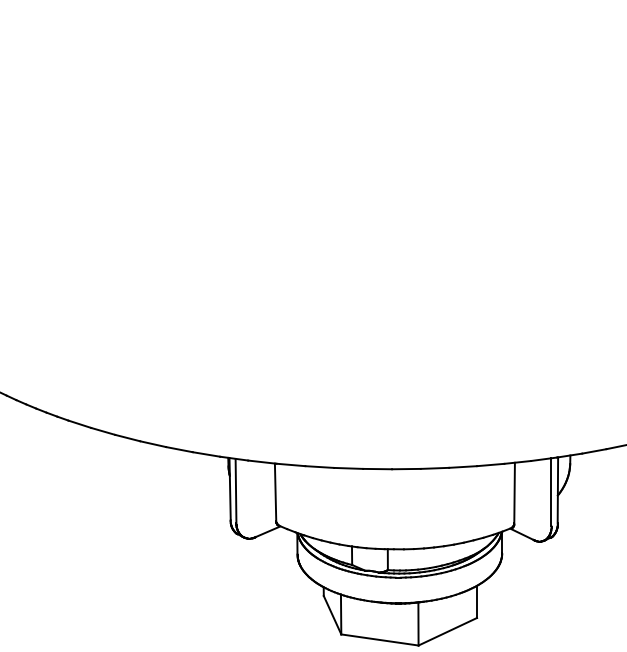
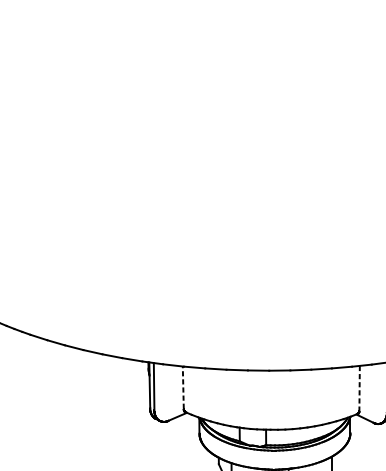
line: (275, 492) -> (183, 387), solid -> dashed
line: (514, 493) -> (359, 388), solid -> dashed

